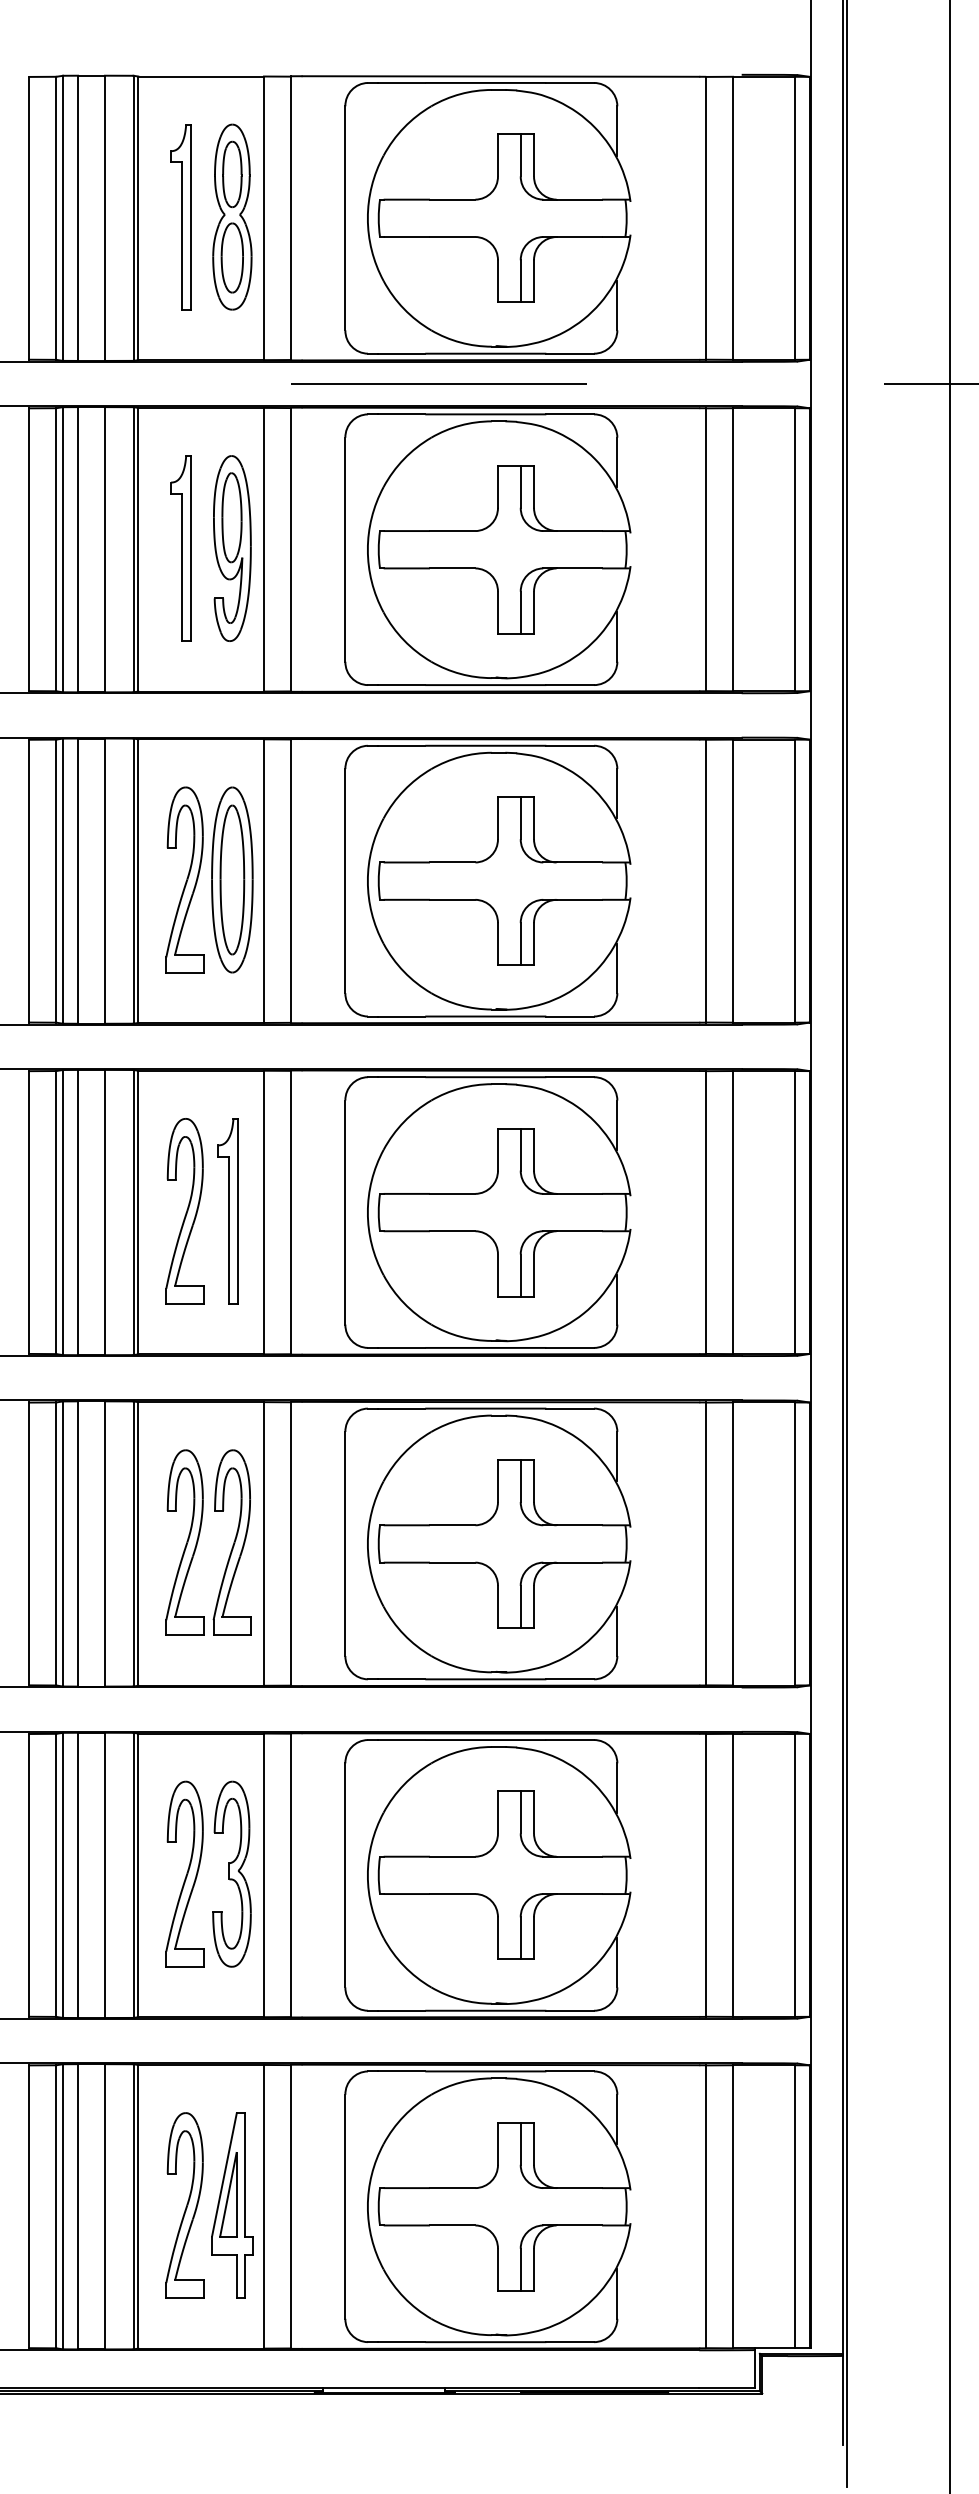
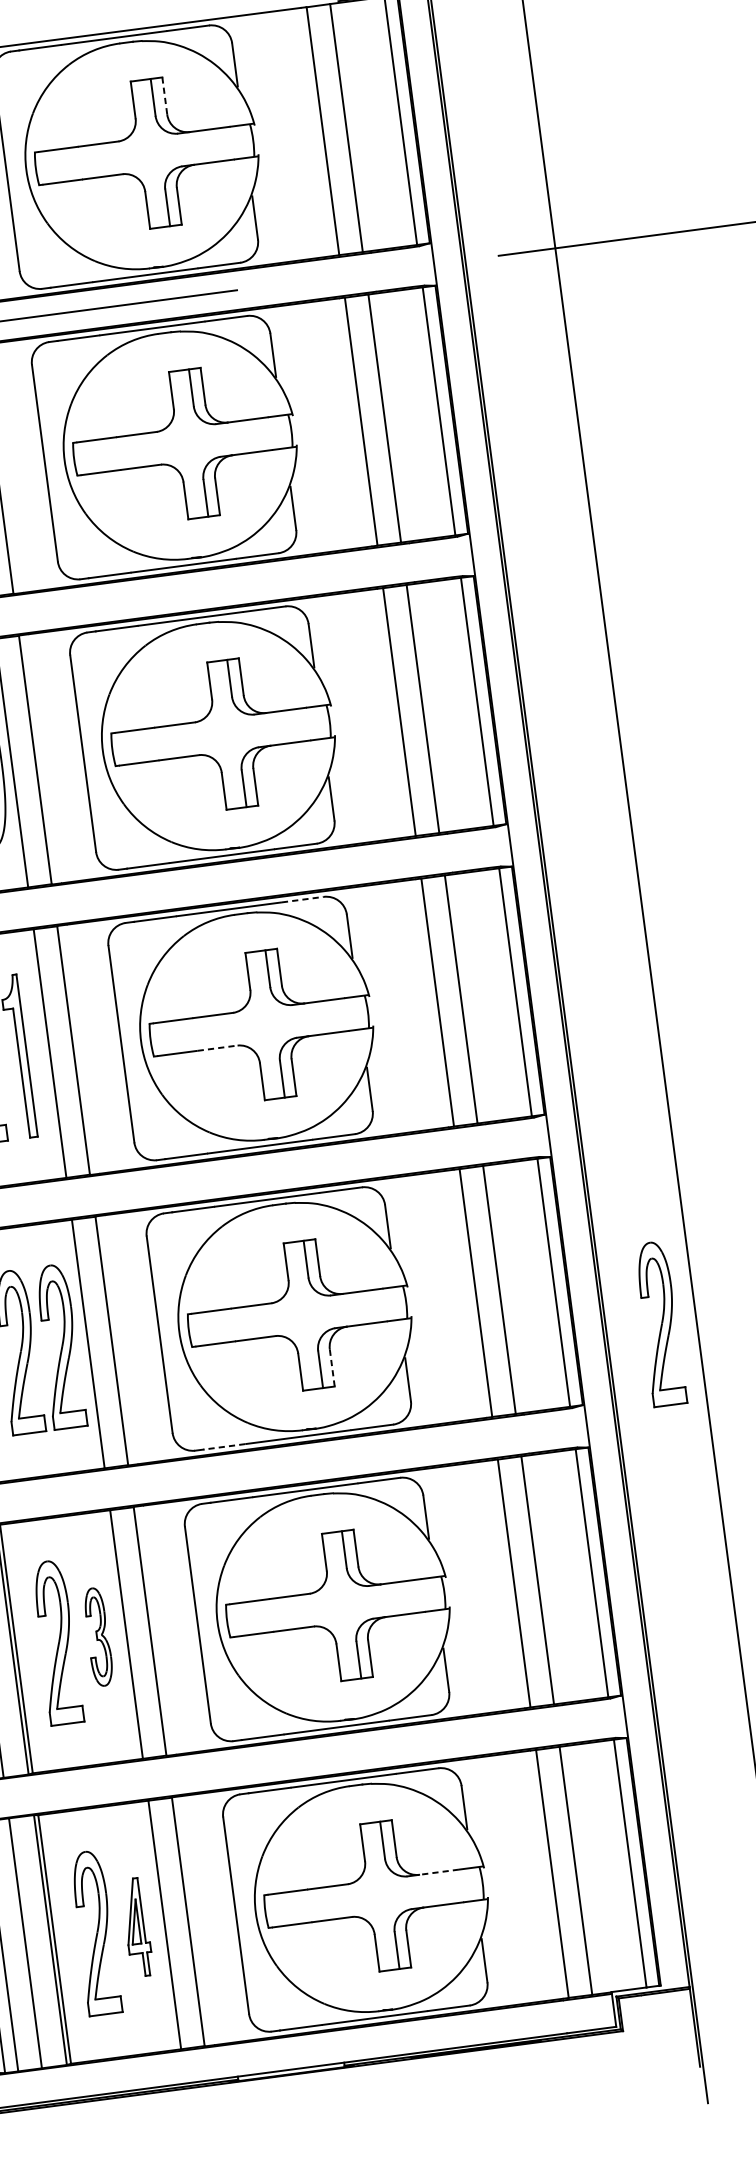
line: (534, 154) -> (165, 95), solid -> dashed
line: (570, 1077) -> (303, 899), solid -> dashed
line: (452, 1231) -> (217, 1048), solid -> dashed
part: (907, 1605) -> (659, 1323), added
line: (534, 1606) -> (332, 1367), solid -> dashed
line: (401, 1679) -> (224, 1446), solid -> dashed
part: (231, 1873) -> (97, 1636), size x0.6
line: (579, 2188) -> (439, 1872), solid -> dashed
part: (232, 2205) -> (137, 1927), size x0.6

